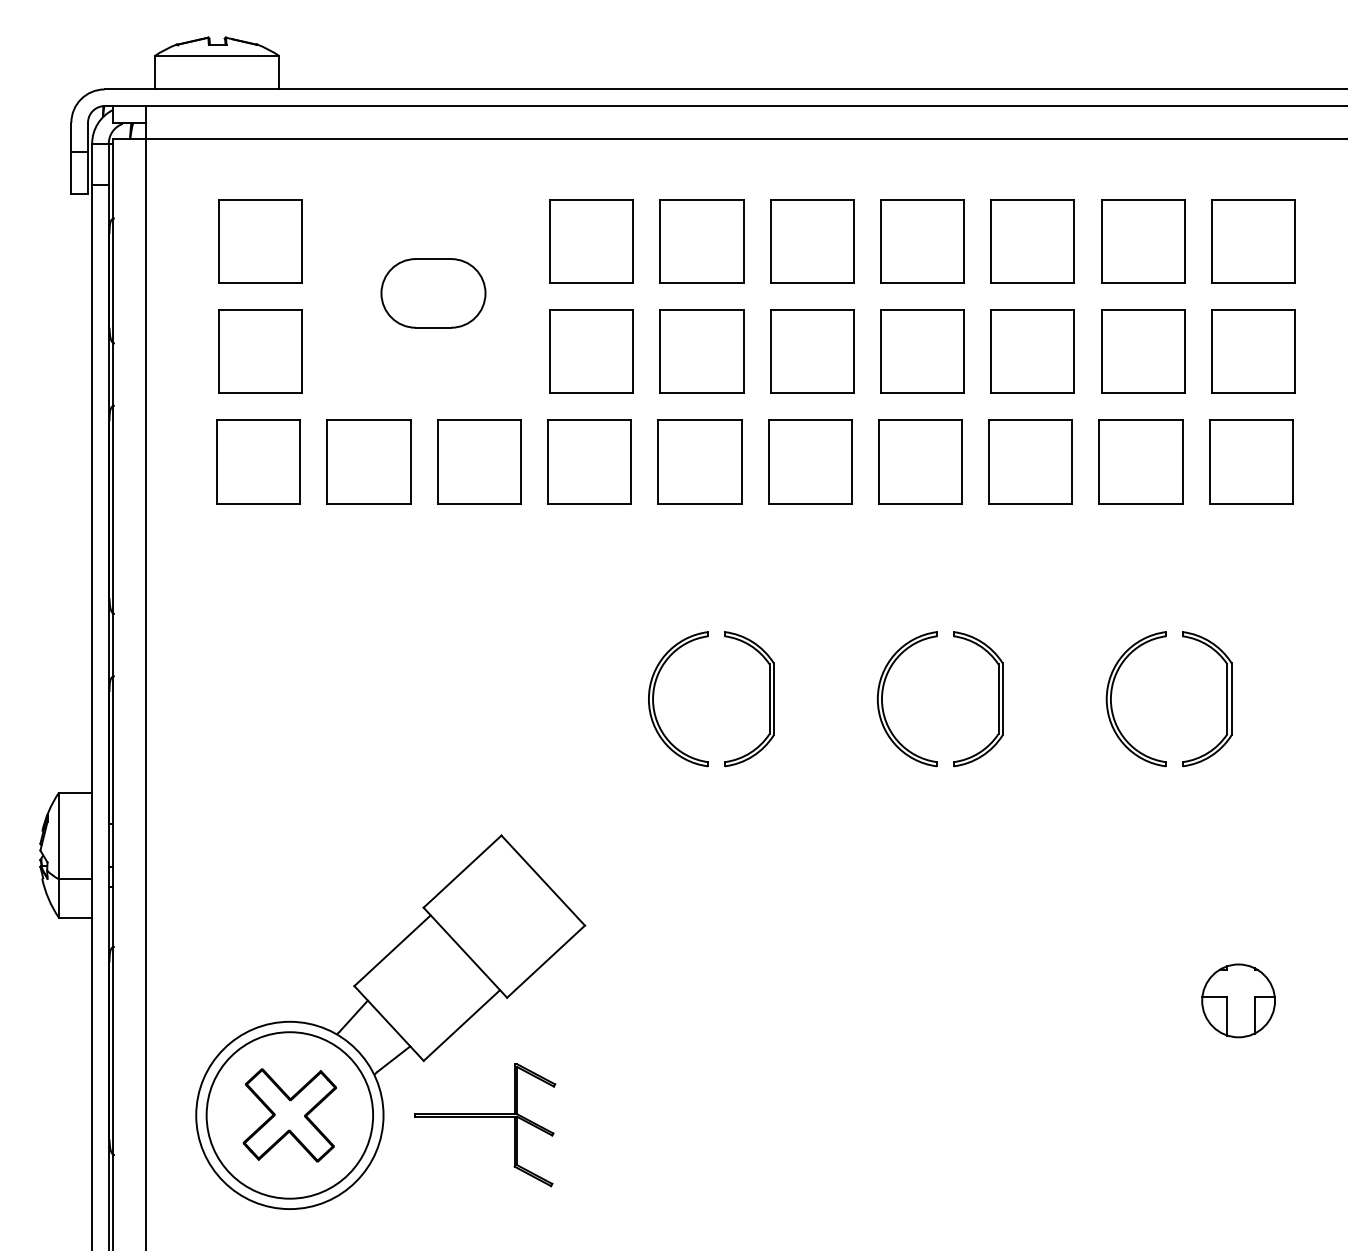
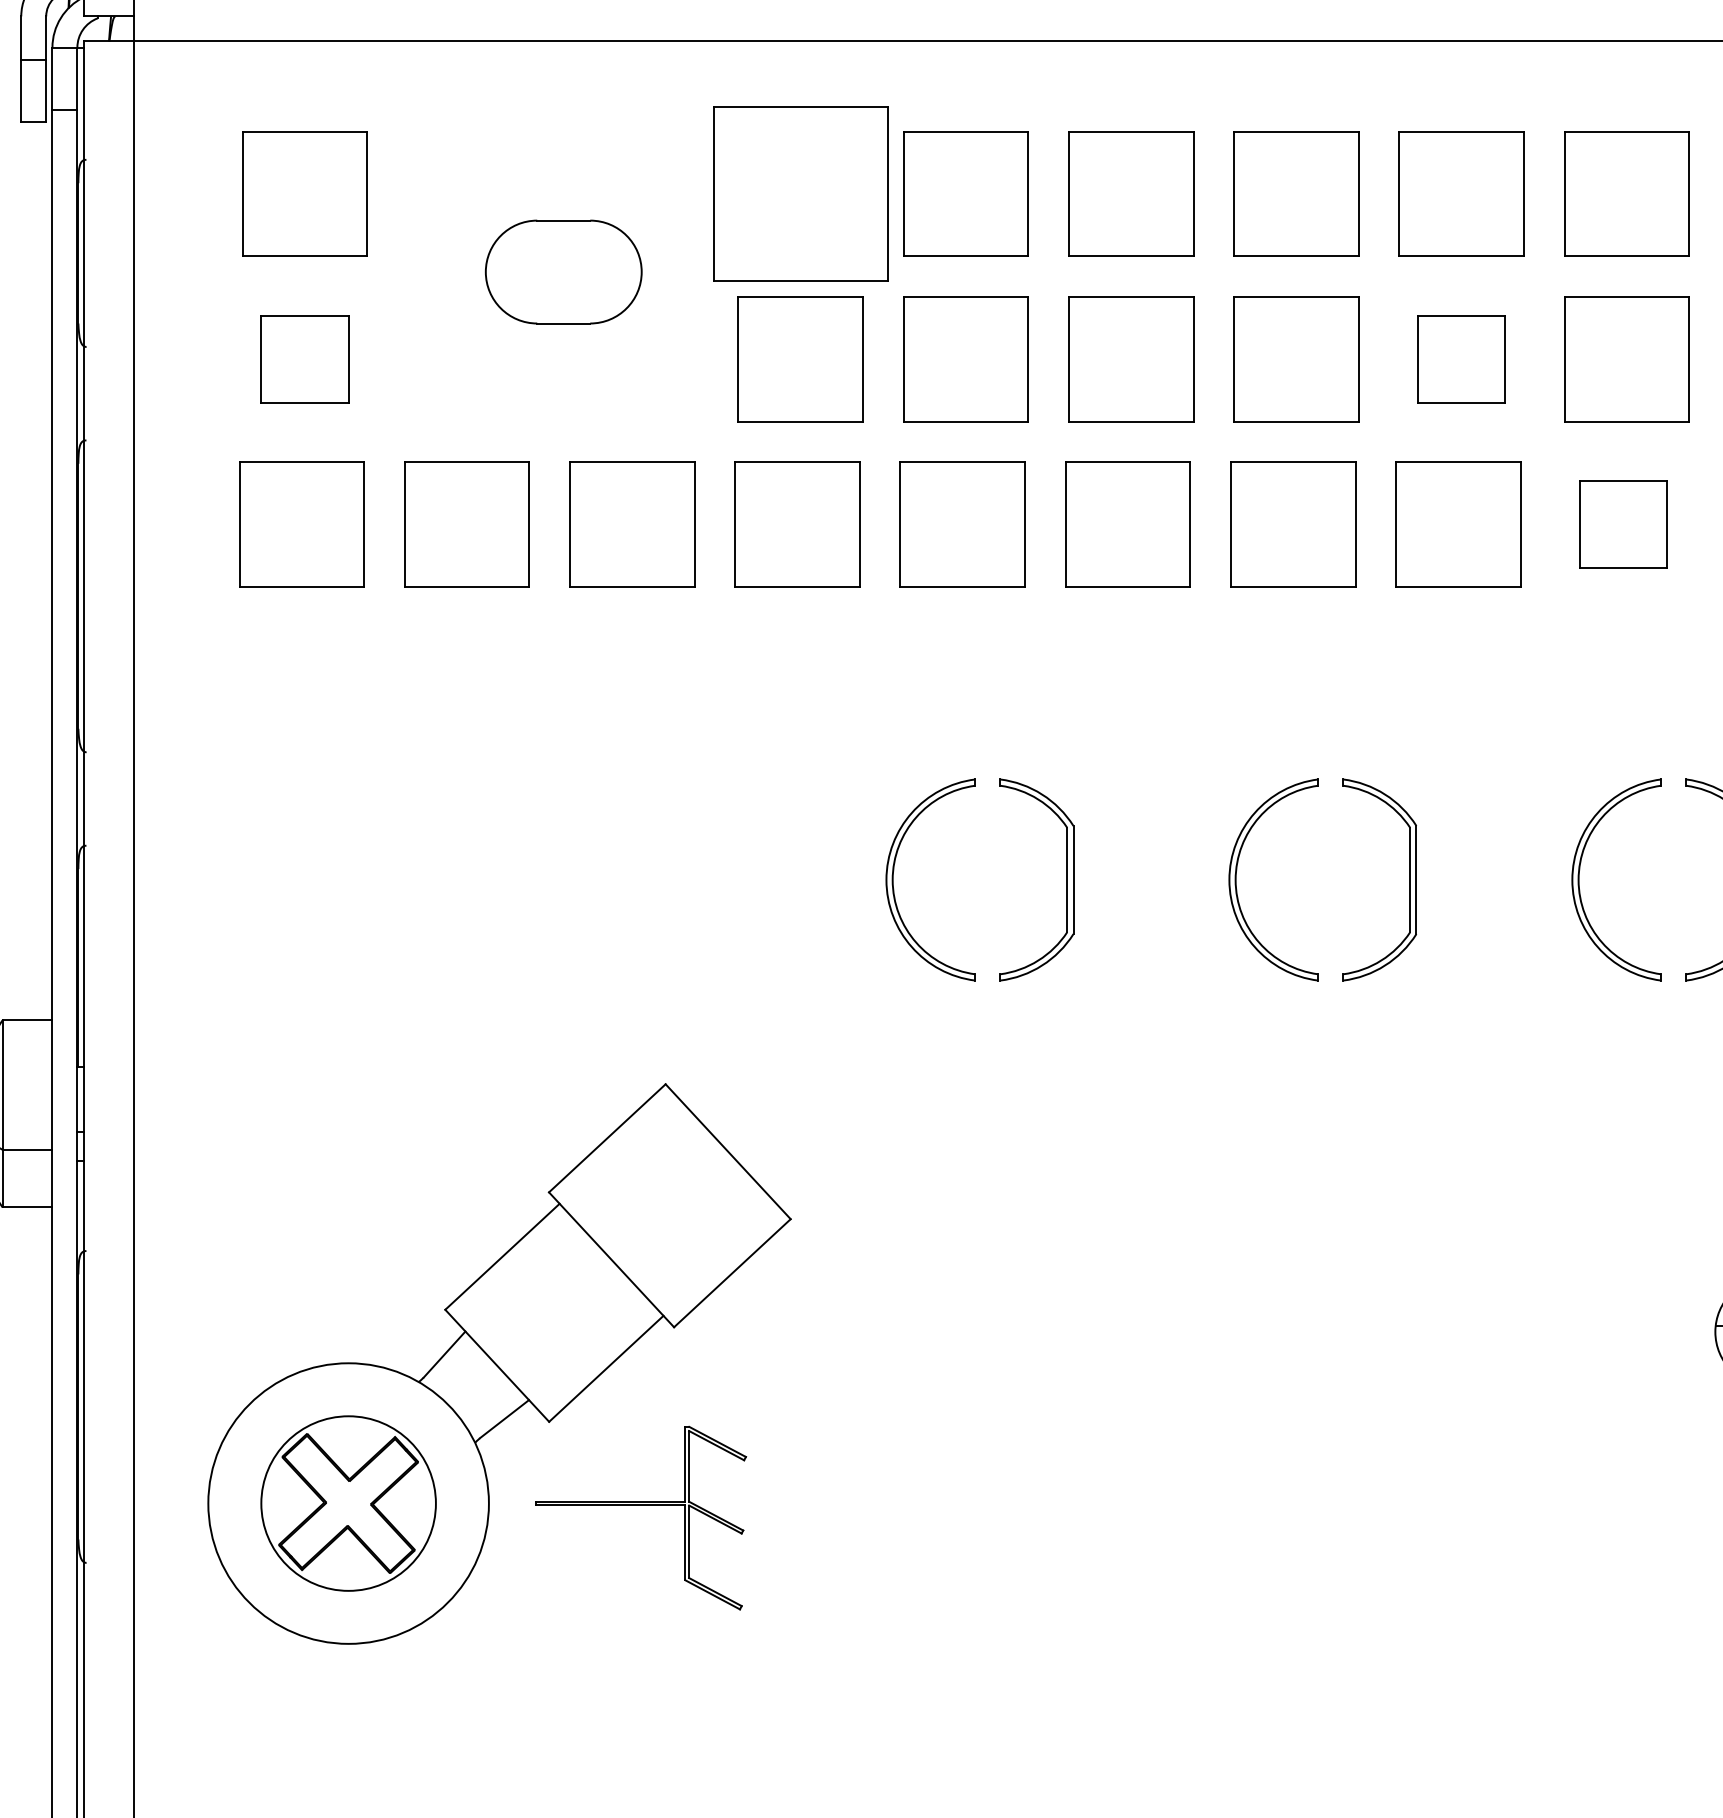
part: (591, 241) -> (800, 194), size x1.4
part: (260, 351) -> (304, 359), size x0.7
part: (1032, 351) -> (1461, 359), size x0.7
part: (1140, 461) -> (1622, 523), size x0.7
circle: (289, 1115) -> (348, 1503), size x0.7

